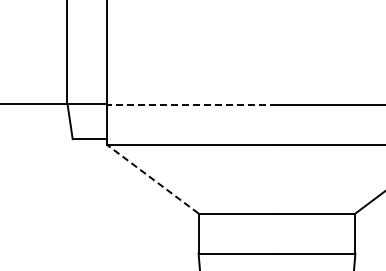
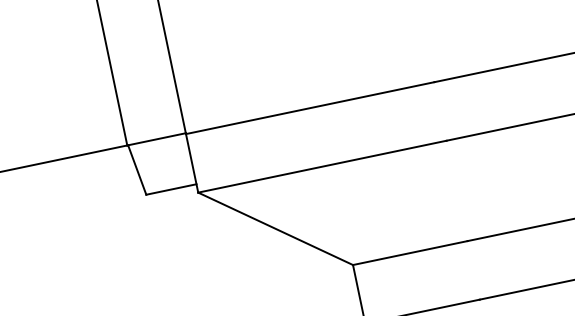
line: (192, 104) -> (310, 107), dashed -> solid
line: (152, 178) -> (274, 227), dashed -> solid

